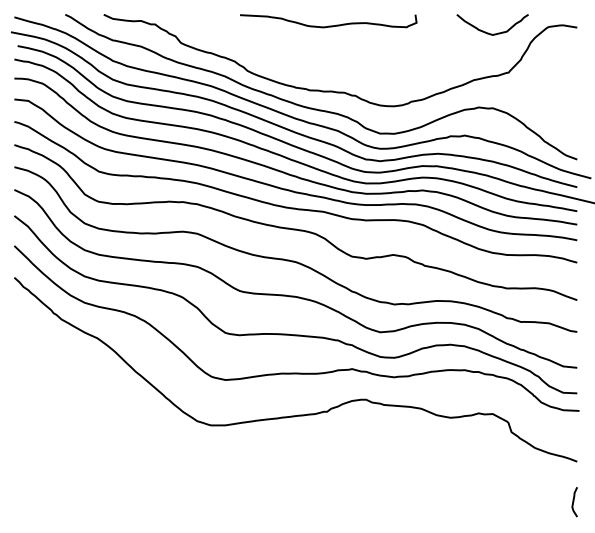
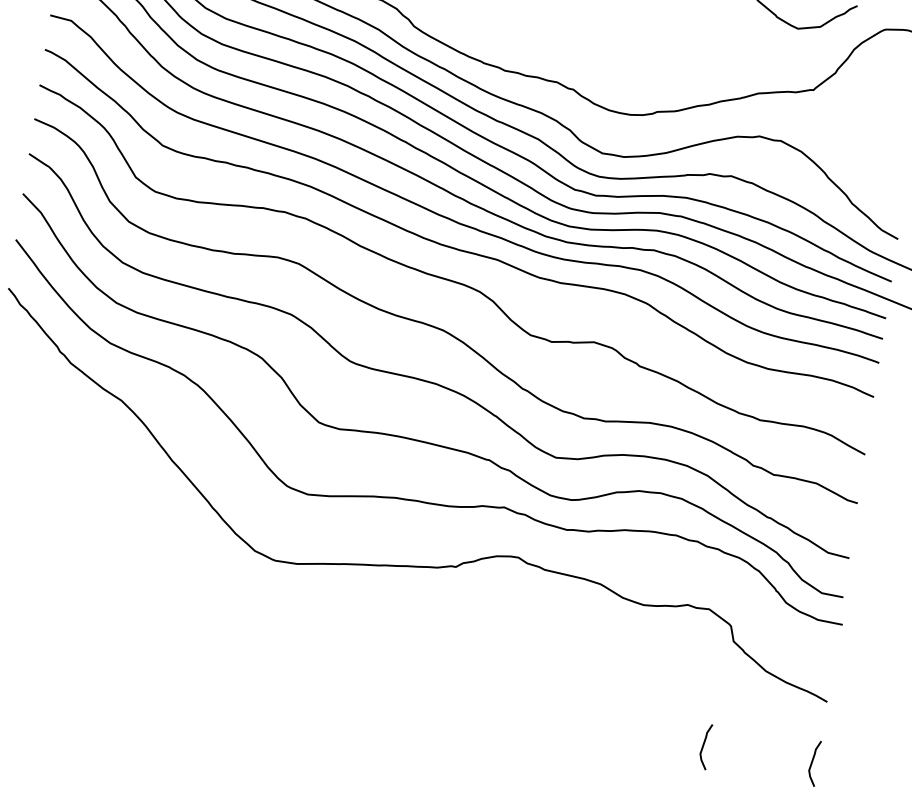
curve: (503, 502) -> (704, 747), added

